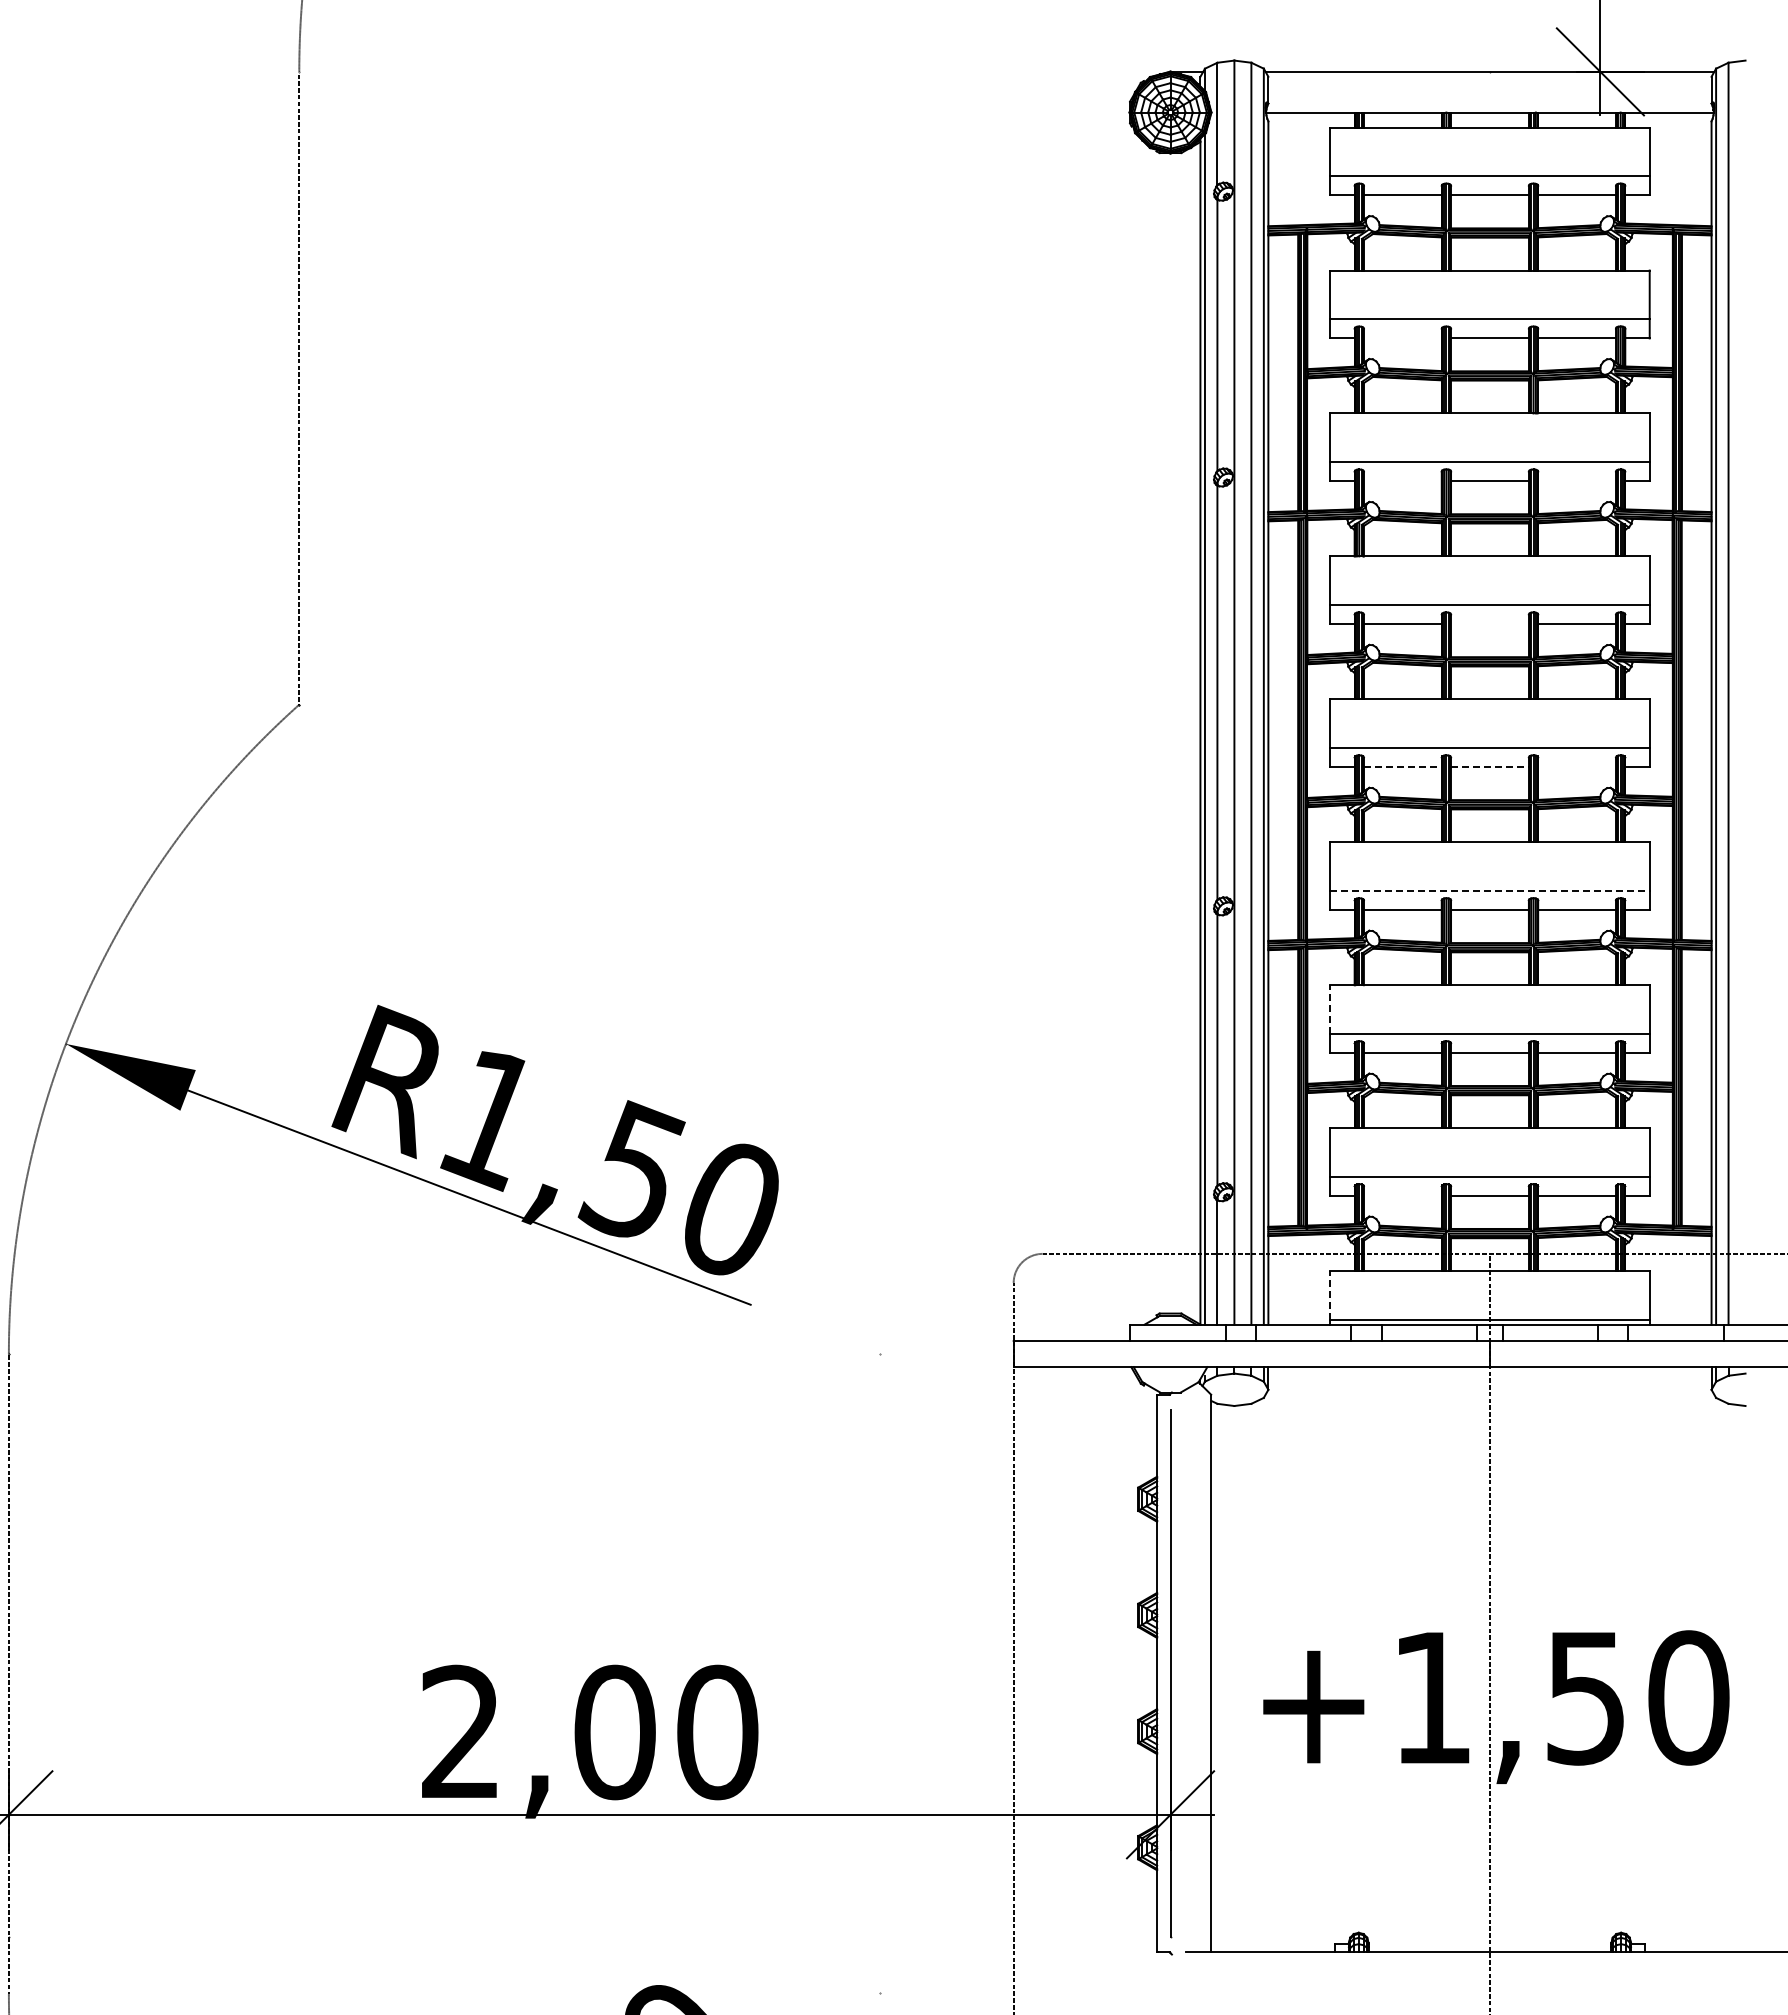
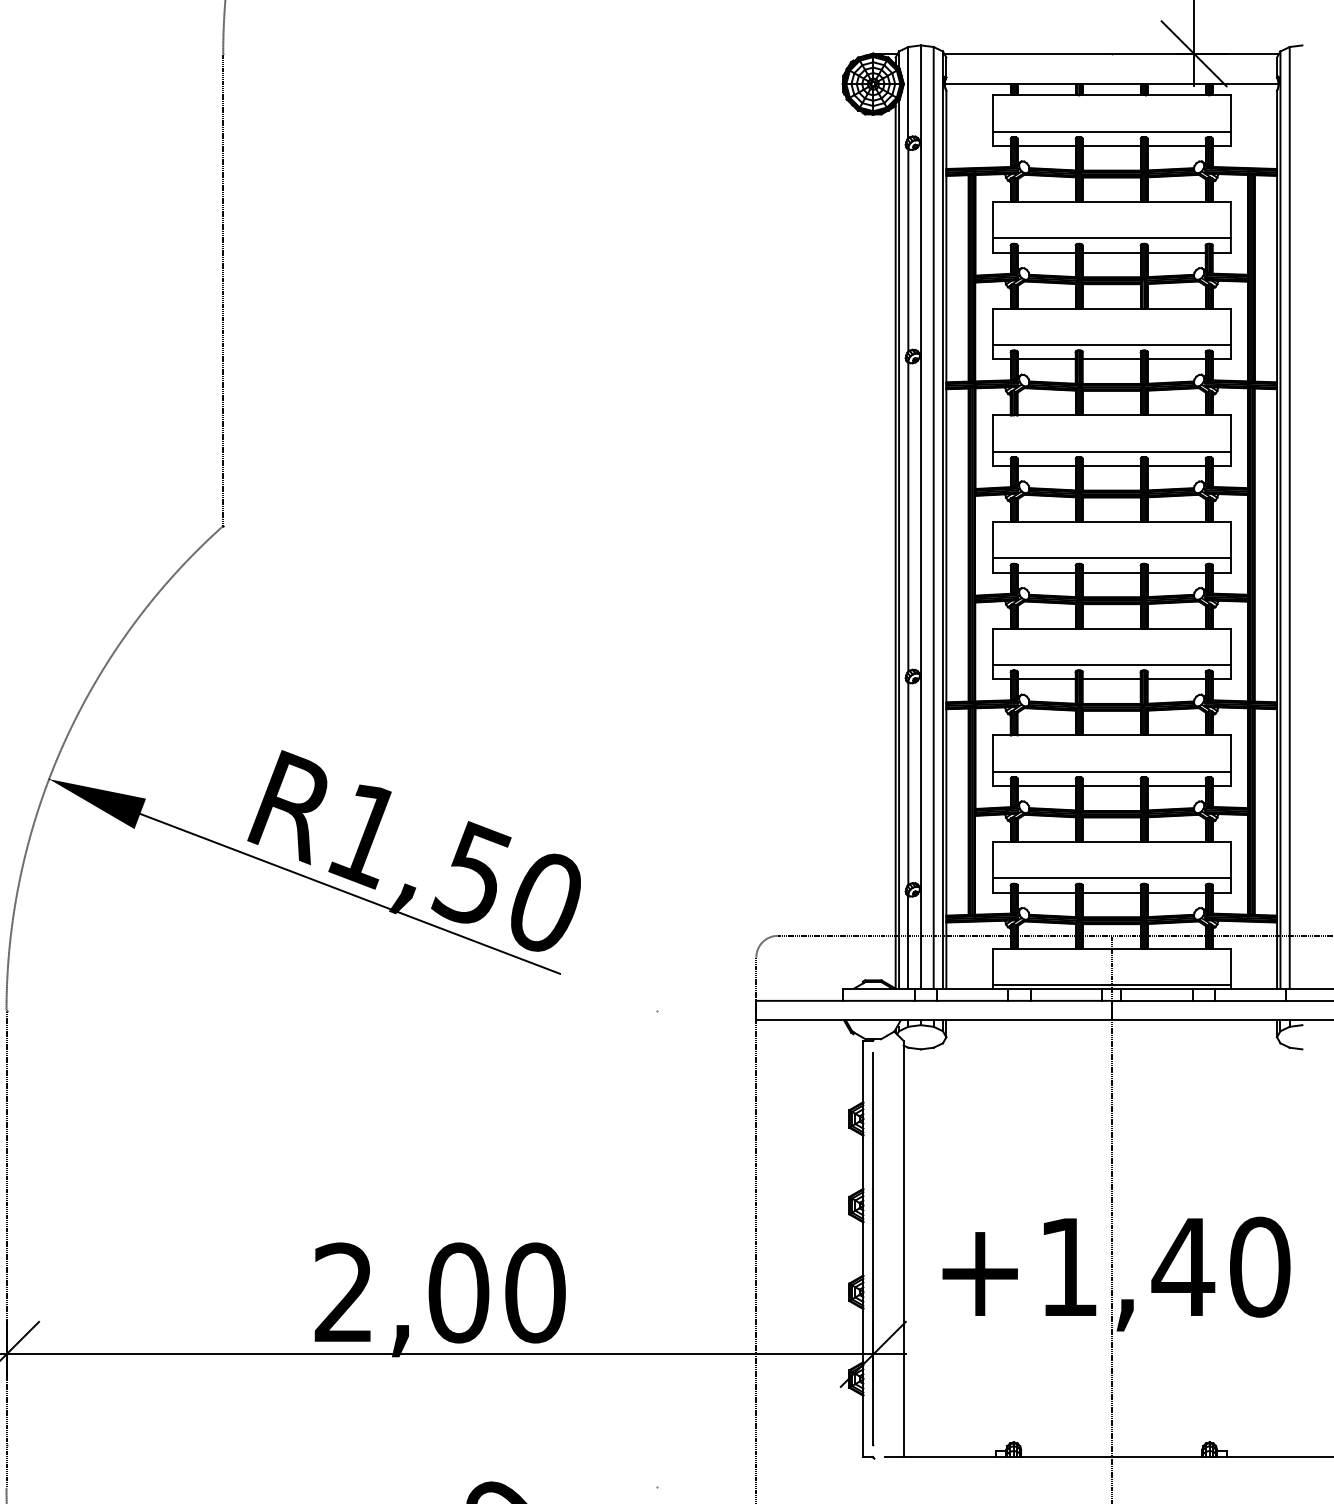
line: (1402, 338) -> (1046, 252), added
line: (1402, 481) -> (1046, 359), added
line: (1577, 481) -> (1177, 359), added
line: (1489, 624) -> (1111, 466), added
line: (1402, 767) -> (1046, 572), dashed -> solid
line: (1489, 767) -> (1111, 572), dashed -> solid
line: (1577, 767) -> (1177, 572), added
line: (1489, 890) -> (1111, 664), dashed -> solid
line: (1330, 1008) -> (992, 752), dashed -> solid
line: (1402, 1196) -> (1046, 893), added
line: (1330, 1294) -> (992, 966), dashed -> solid
text: (1585, 1698) -> (1182, 1267), +1,50 -> +1,40

